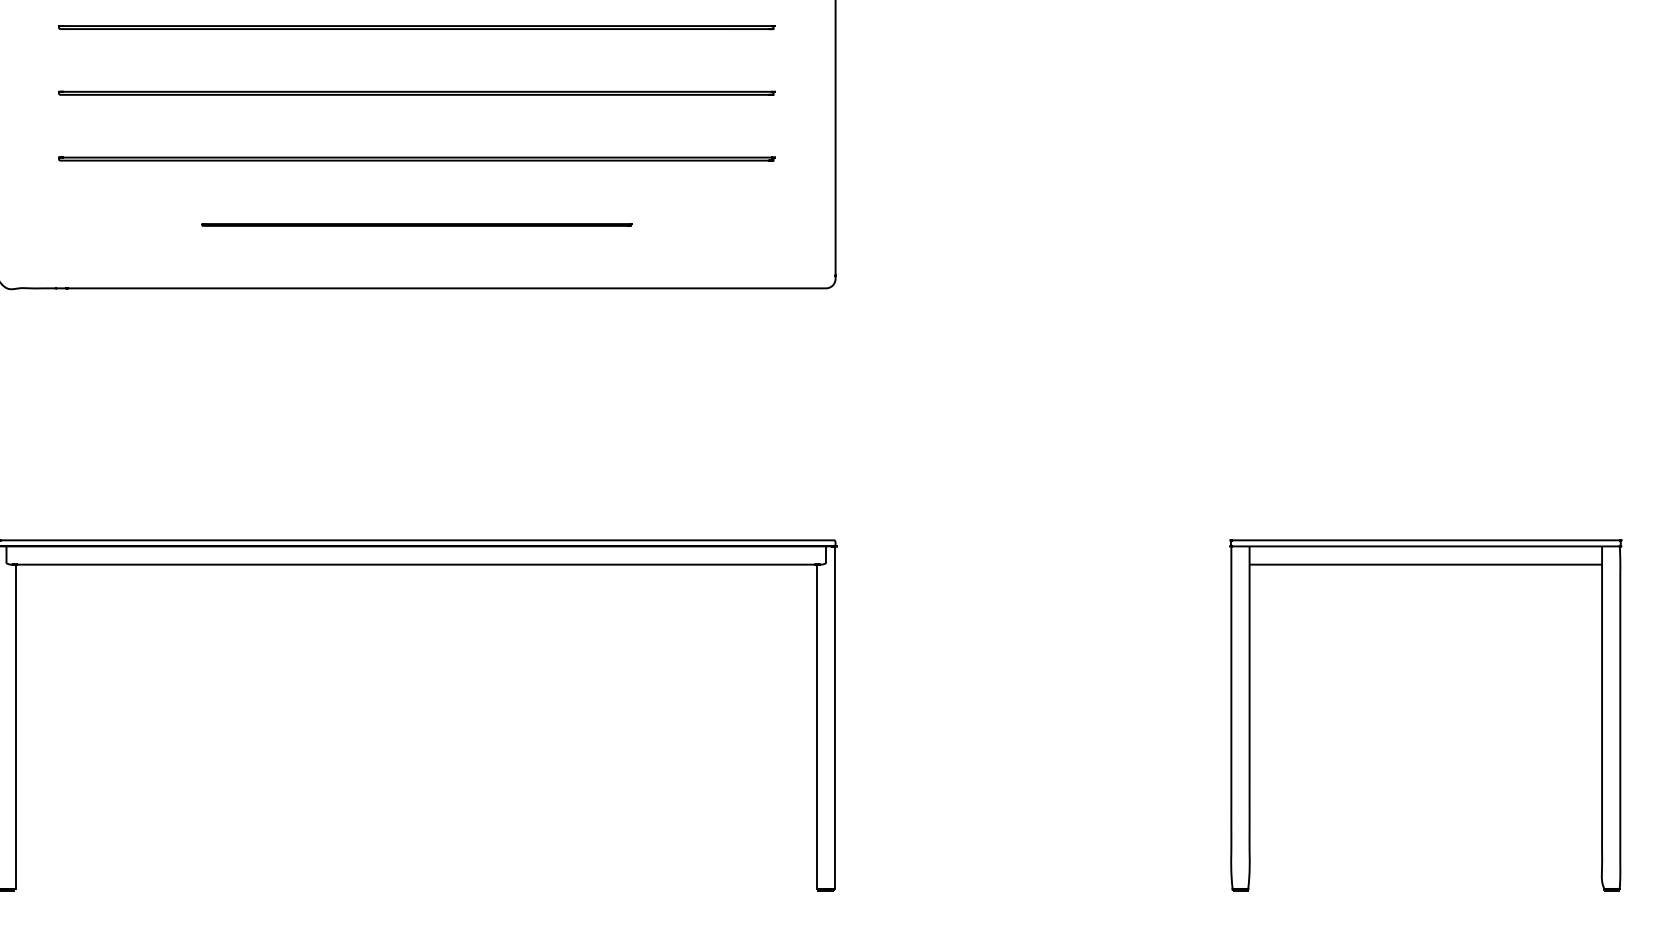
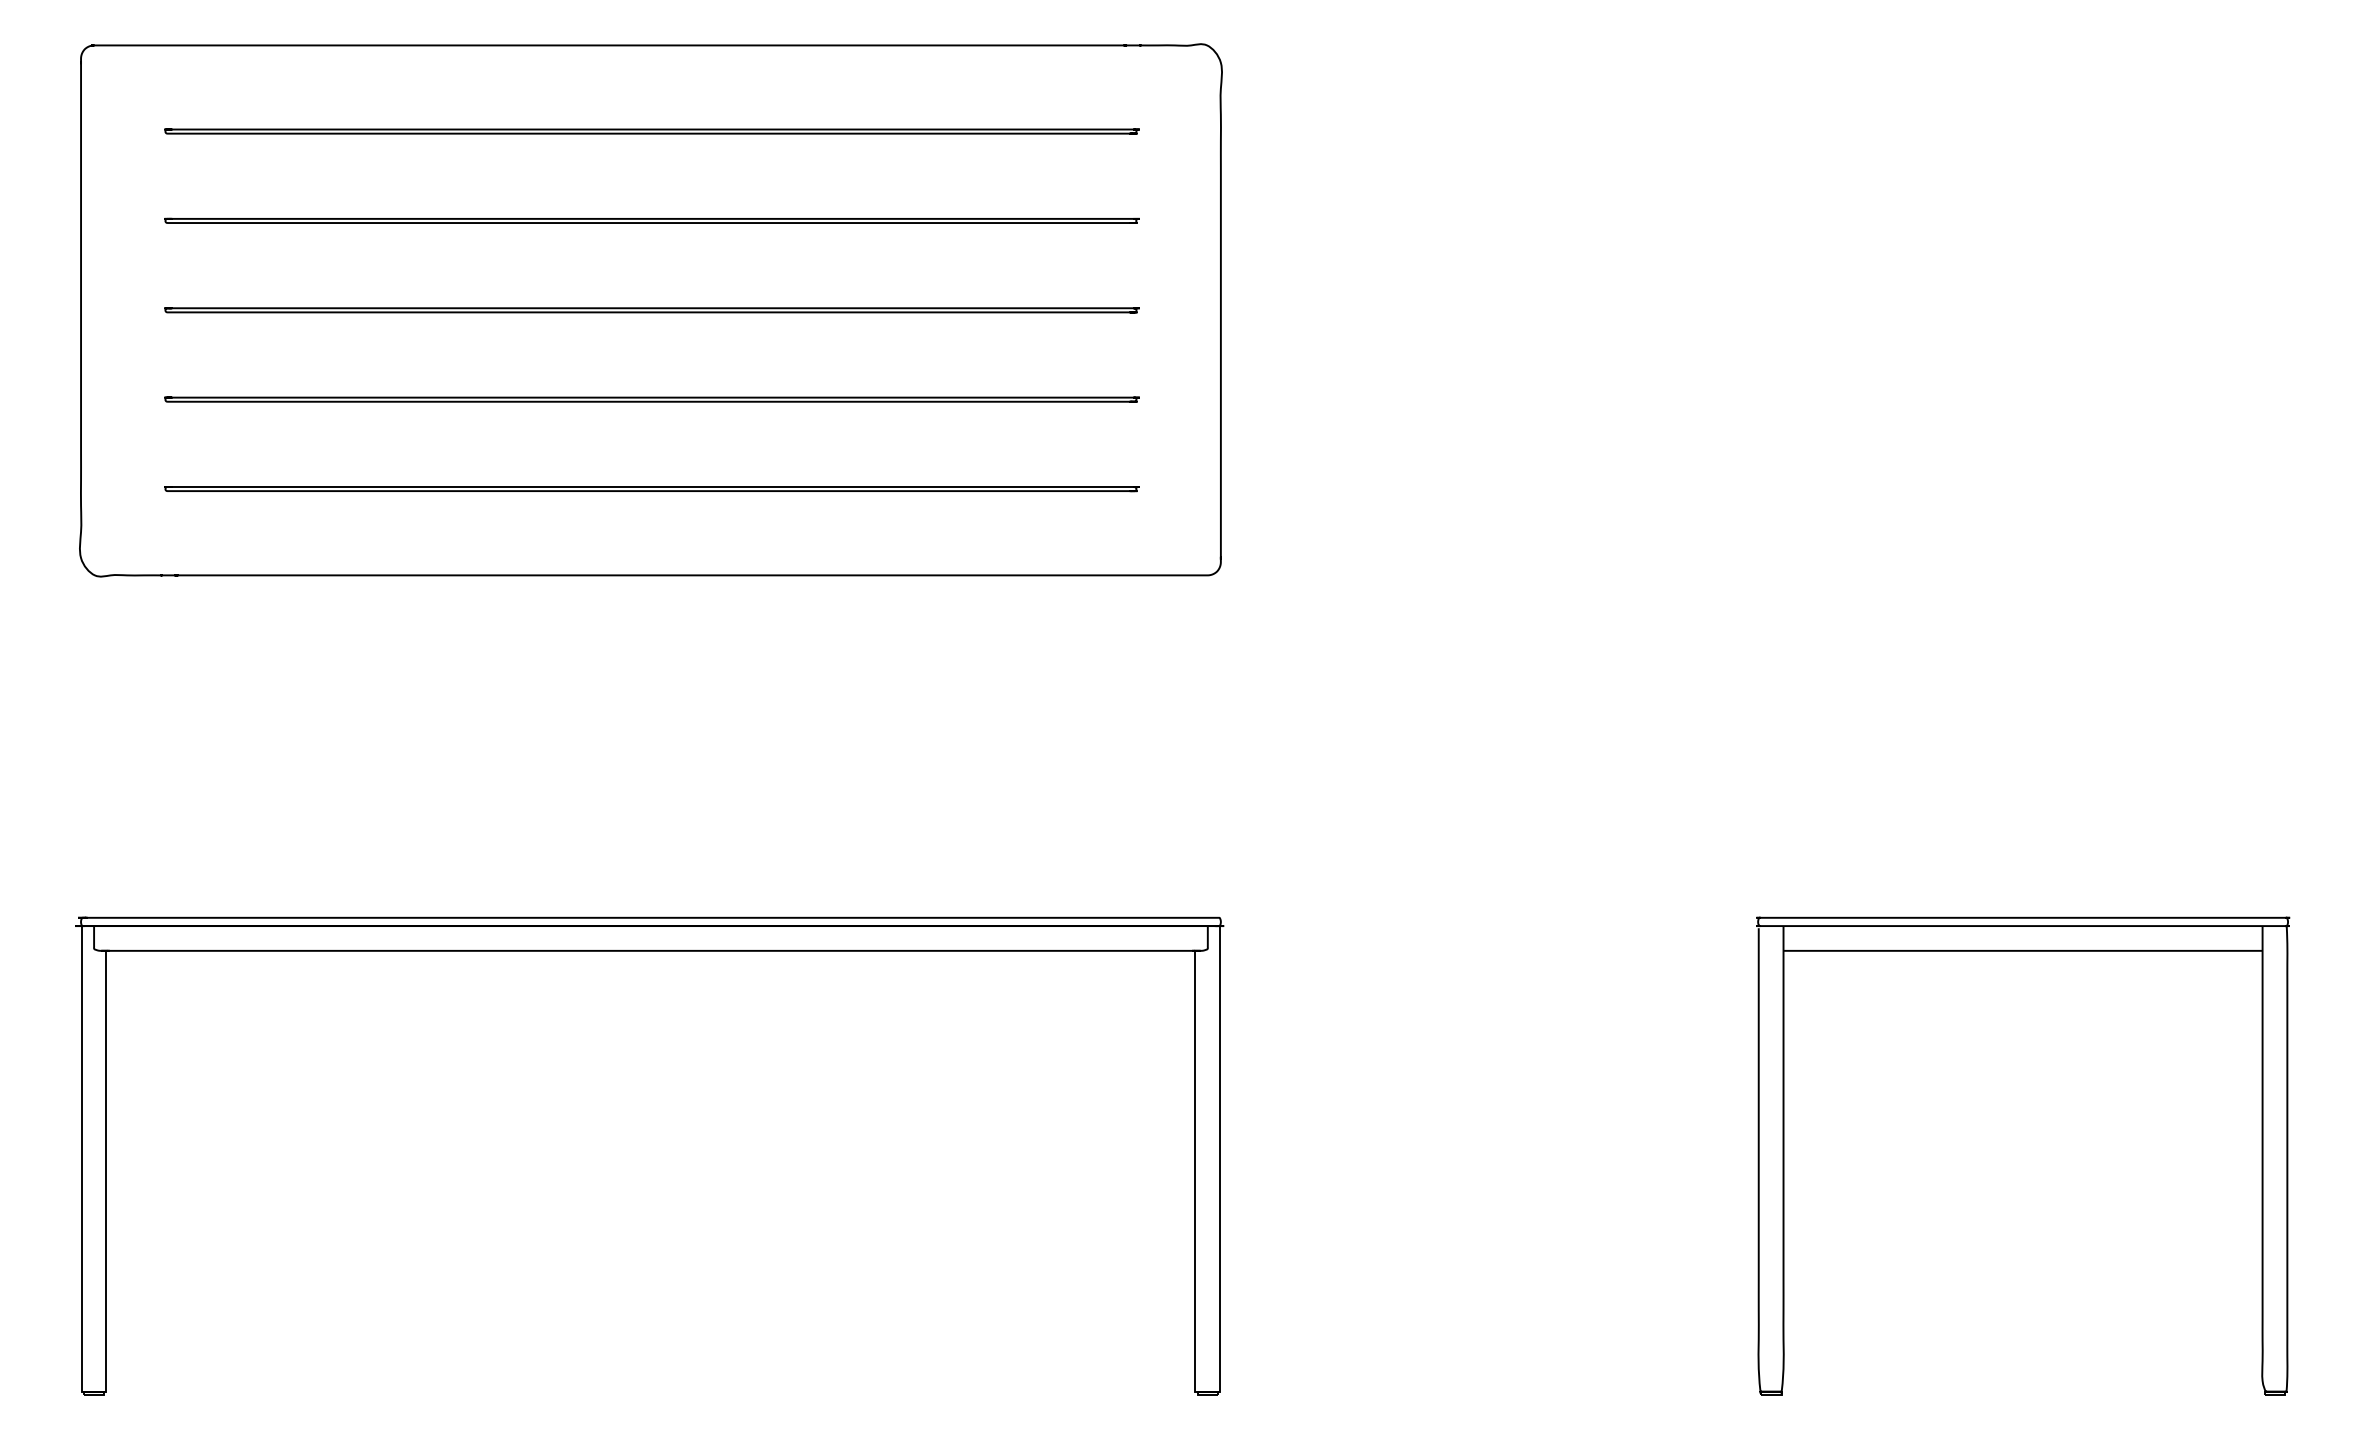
part: (416, 225) -> (651, 489), size x1.67

